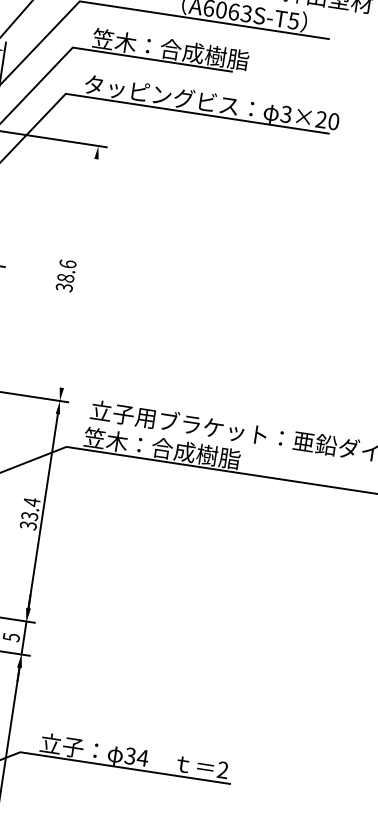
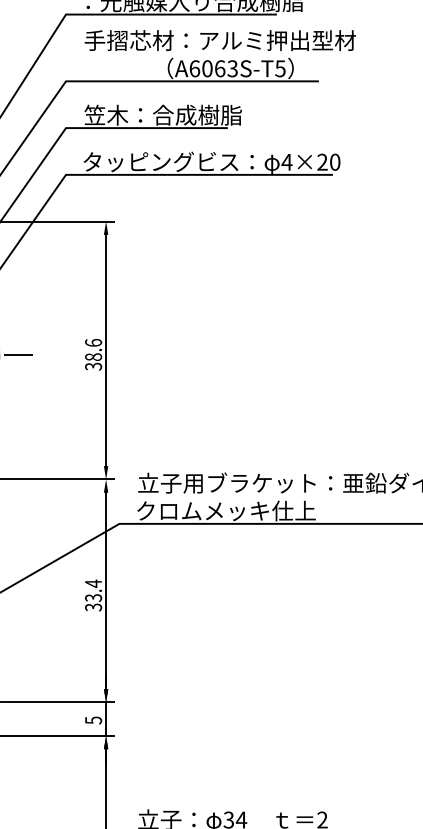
text: (285, 113) -> (286, 161), 3×20 -> 4×20
line: (79, 273) -> (106, 350), added
text: (173, 449) -> (225, 510), 笠木：合成樹脂 -> クロムメッキ仕上

